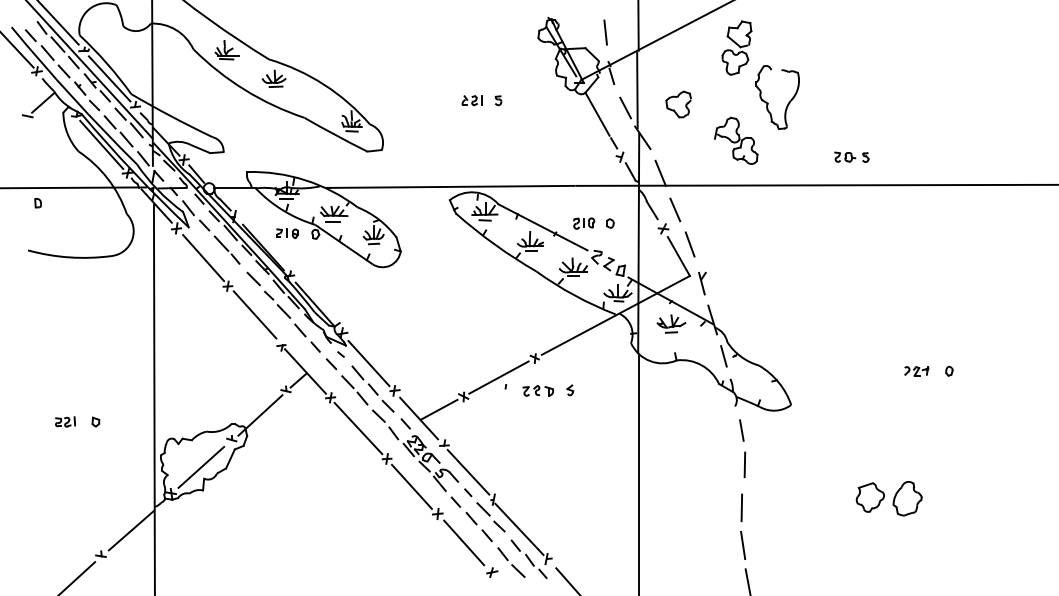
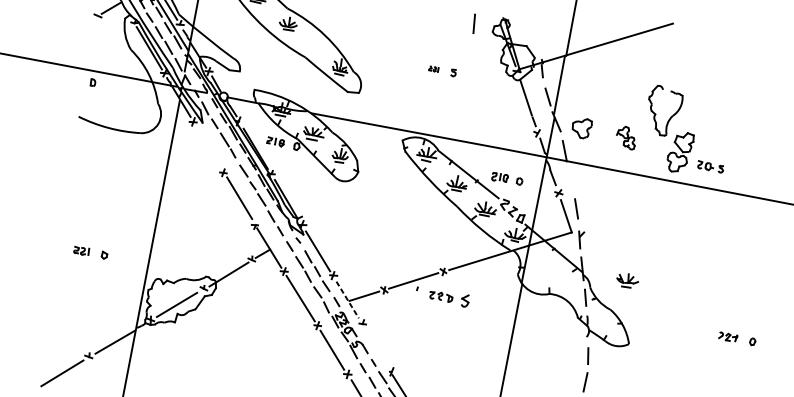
line: (605, 32) -> (474, 23), moved
part: (736, 47) -> (679, 151), moved
part: (471, 100) -> (433, 68), size x0.6
part: (678, 104) -> (581, 128), moved
part: (736, 140) -> (626, 137), size x0.6
line: (675, 209) -> (570, 180), removed
line: (203, 258) -> (209, 148), removed
part: (671, 323) -> (627, 280), moved
part: (570, 390) -> (465, 301), size x1.6
line: (419, 418) -> (347, 300), solid -> dashed
line: (468, 472) -> (376, 347), removed

